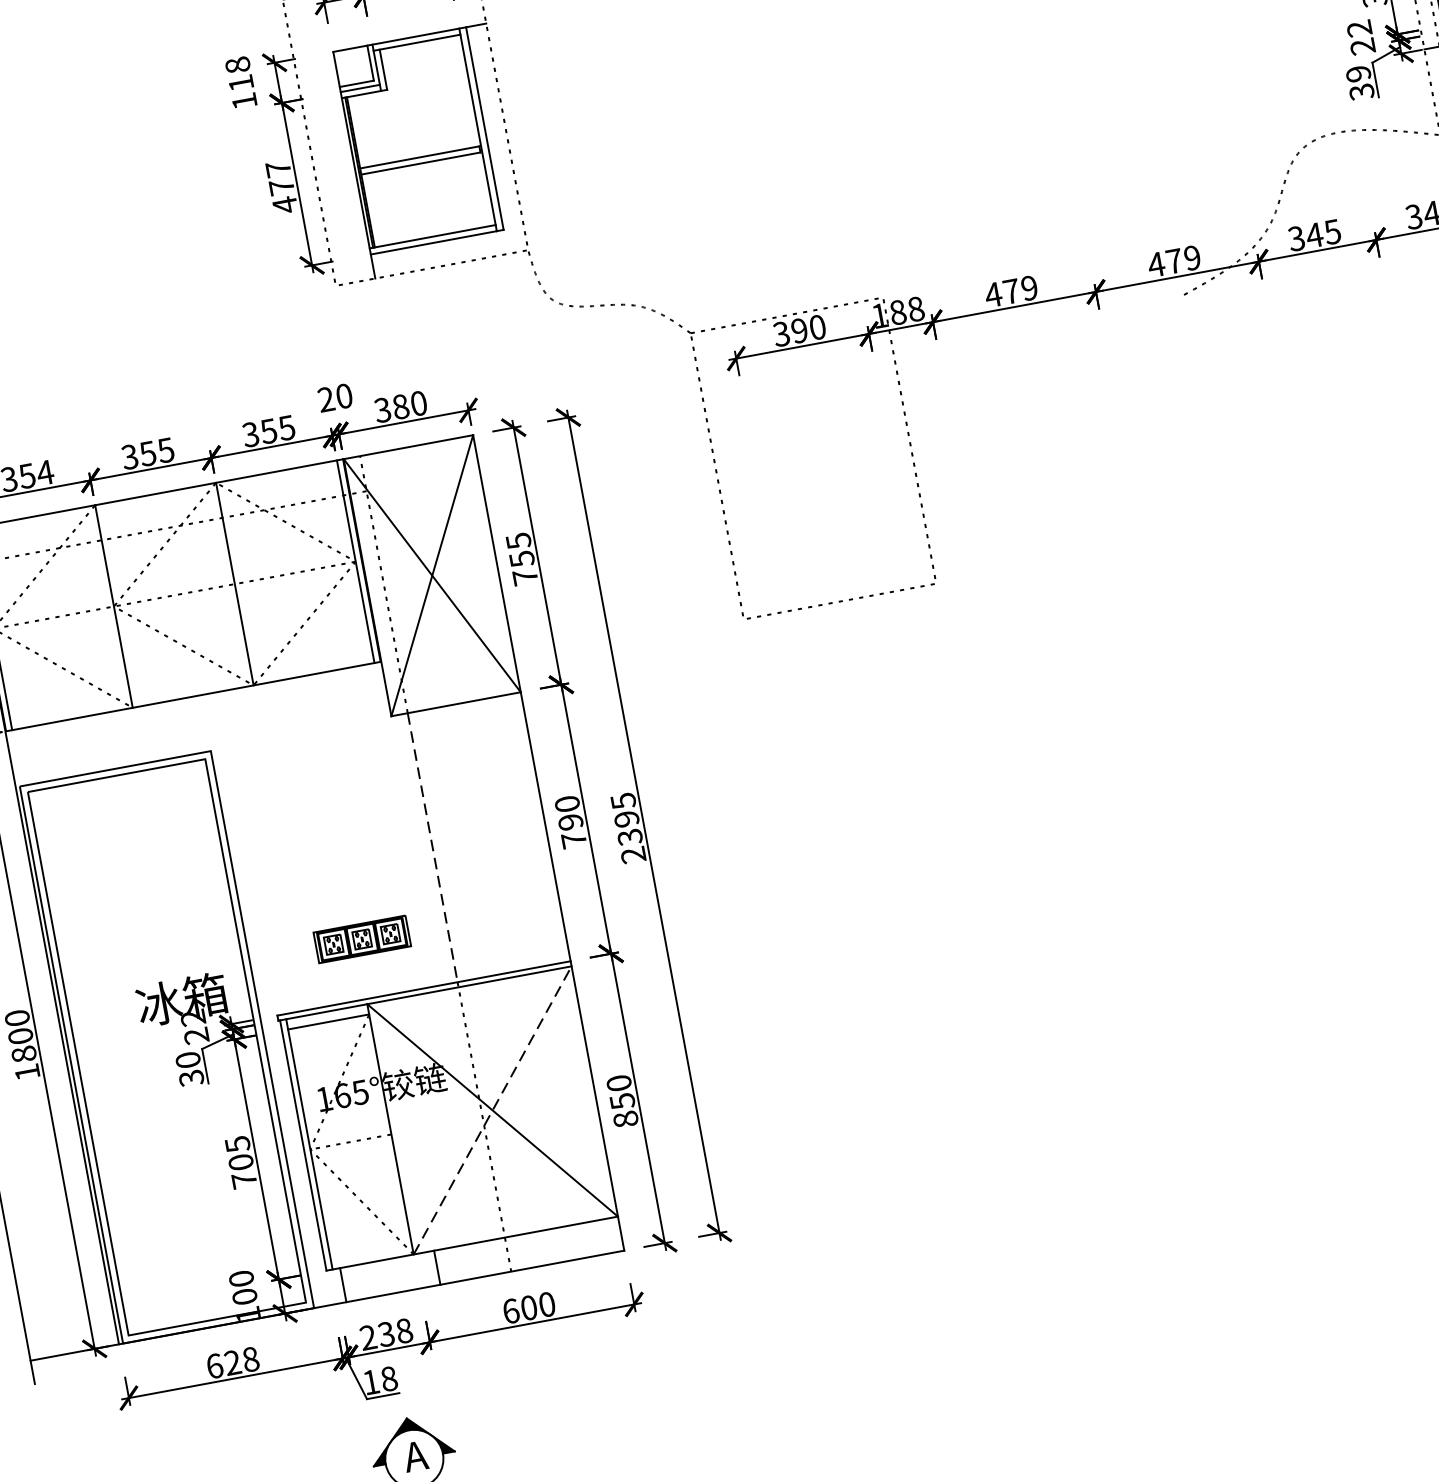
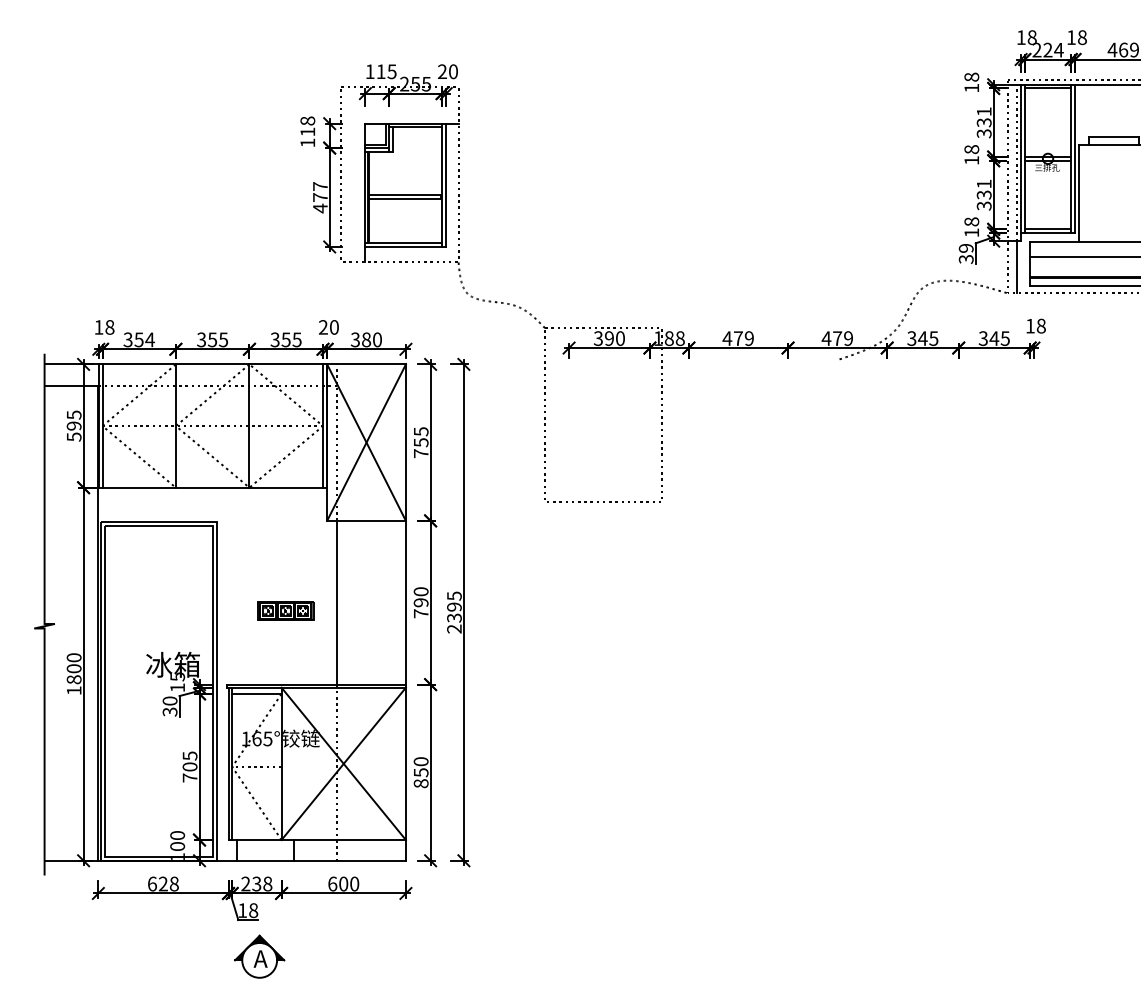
text: (1360, 38) -> (971, 227), 22 -> 18
line: (433, 847) -> (337, 602), dashed -> solid
part: (361, 938) -> (285, 610), moved
text: (194, 1027) -> (177, 682), 22 -> 15
line: (493, 1109) -> (344, 763), dashed -> solid

